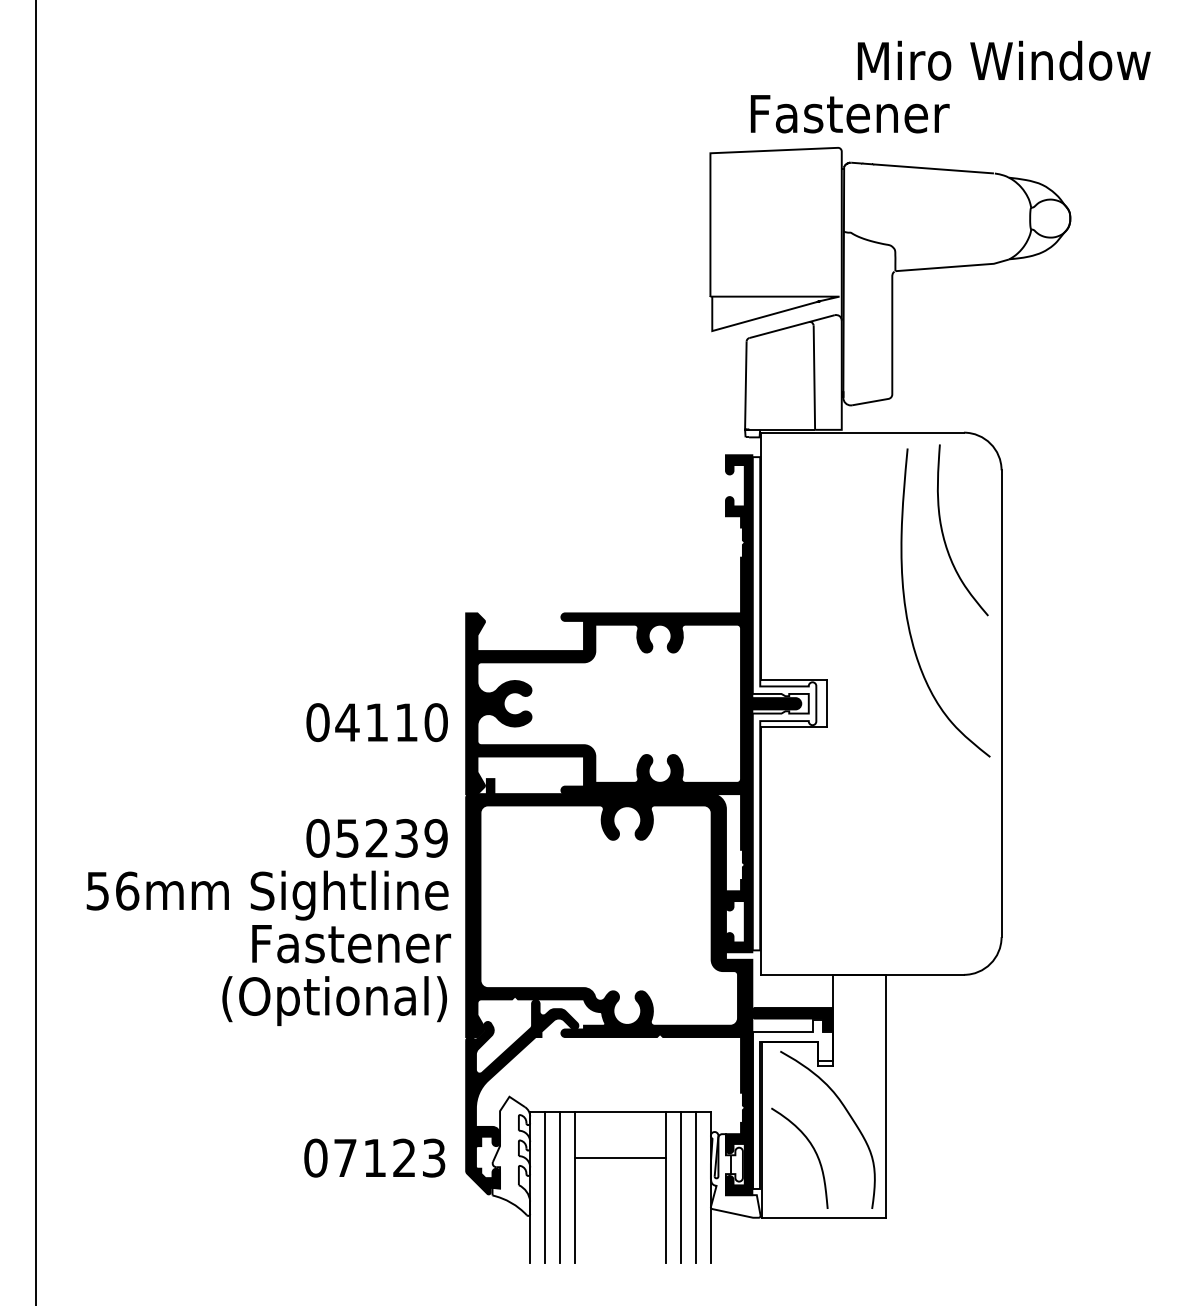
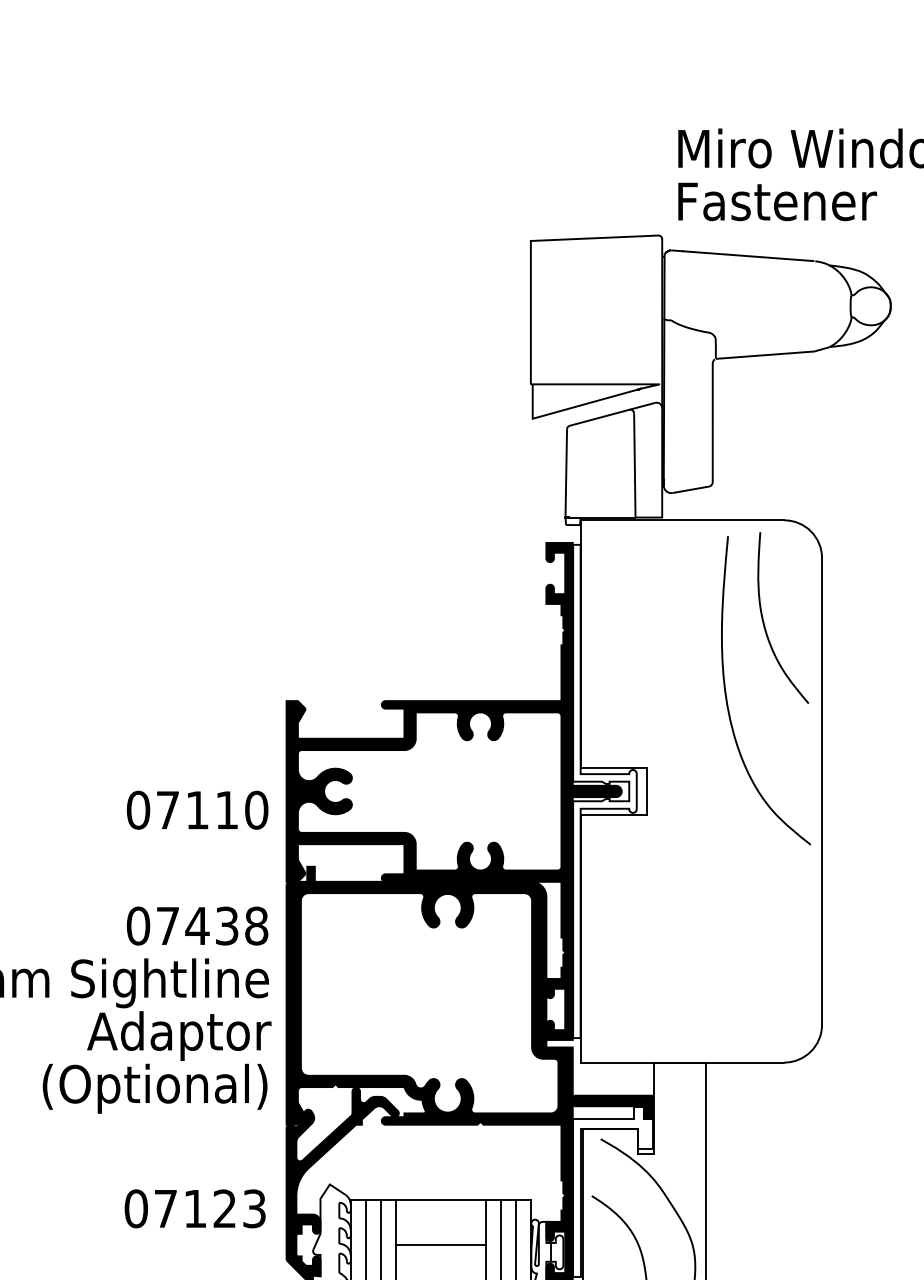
text: (849, 114) -> (776, 202), moved
text: (347, 722) -> (167, 810), 04110 -> 07110
text: (391, 838) -> (211, 926), 05239 -> 07438
text: (340, 948) -> (160, 1036), Fastener -> Adaptor
text: (374, 1157) -> (194, 1208), moved

